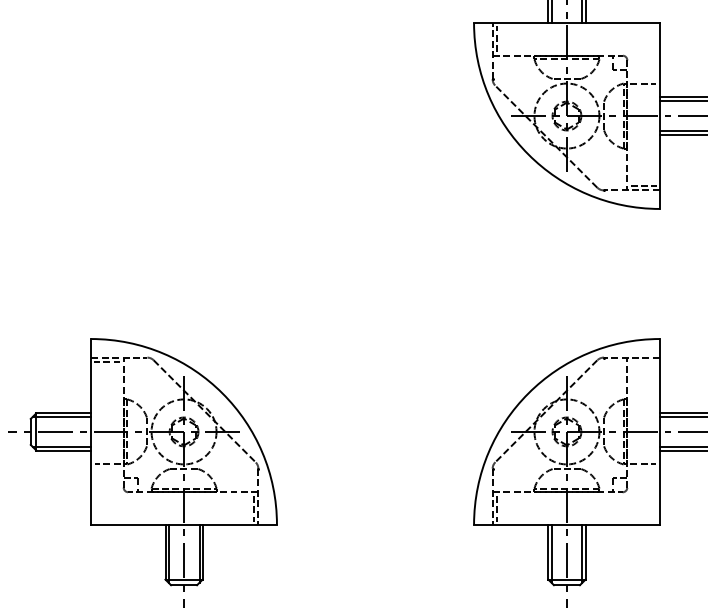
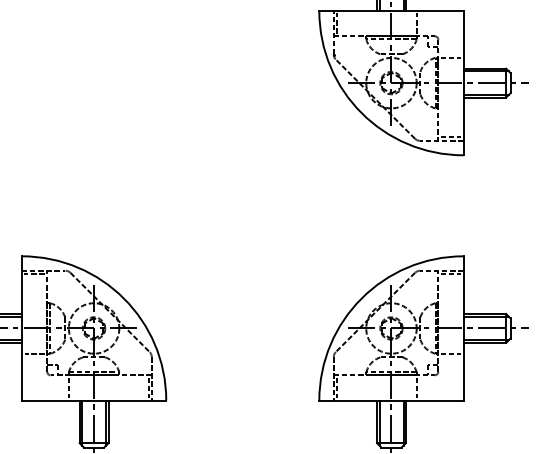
line: (599, 39) -> (416, 23), added
line: (643, 362) -> (450, 274), added
line: (151, 508) -> (68, 387), added
line: (599, 508) -> (416, 387), added

